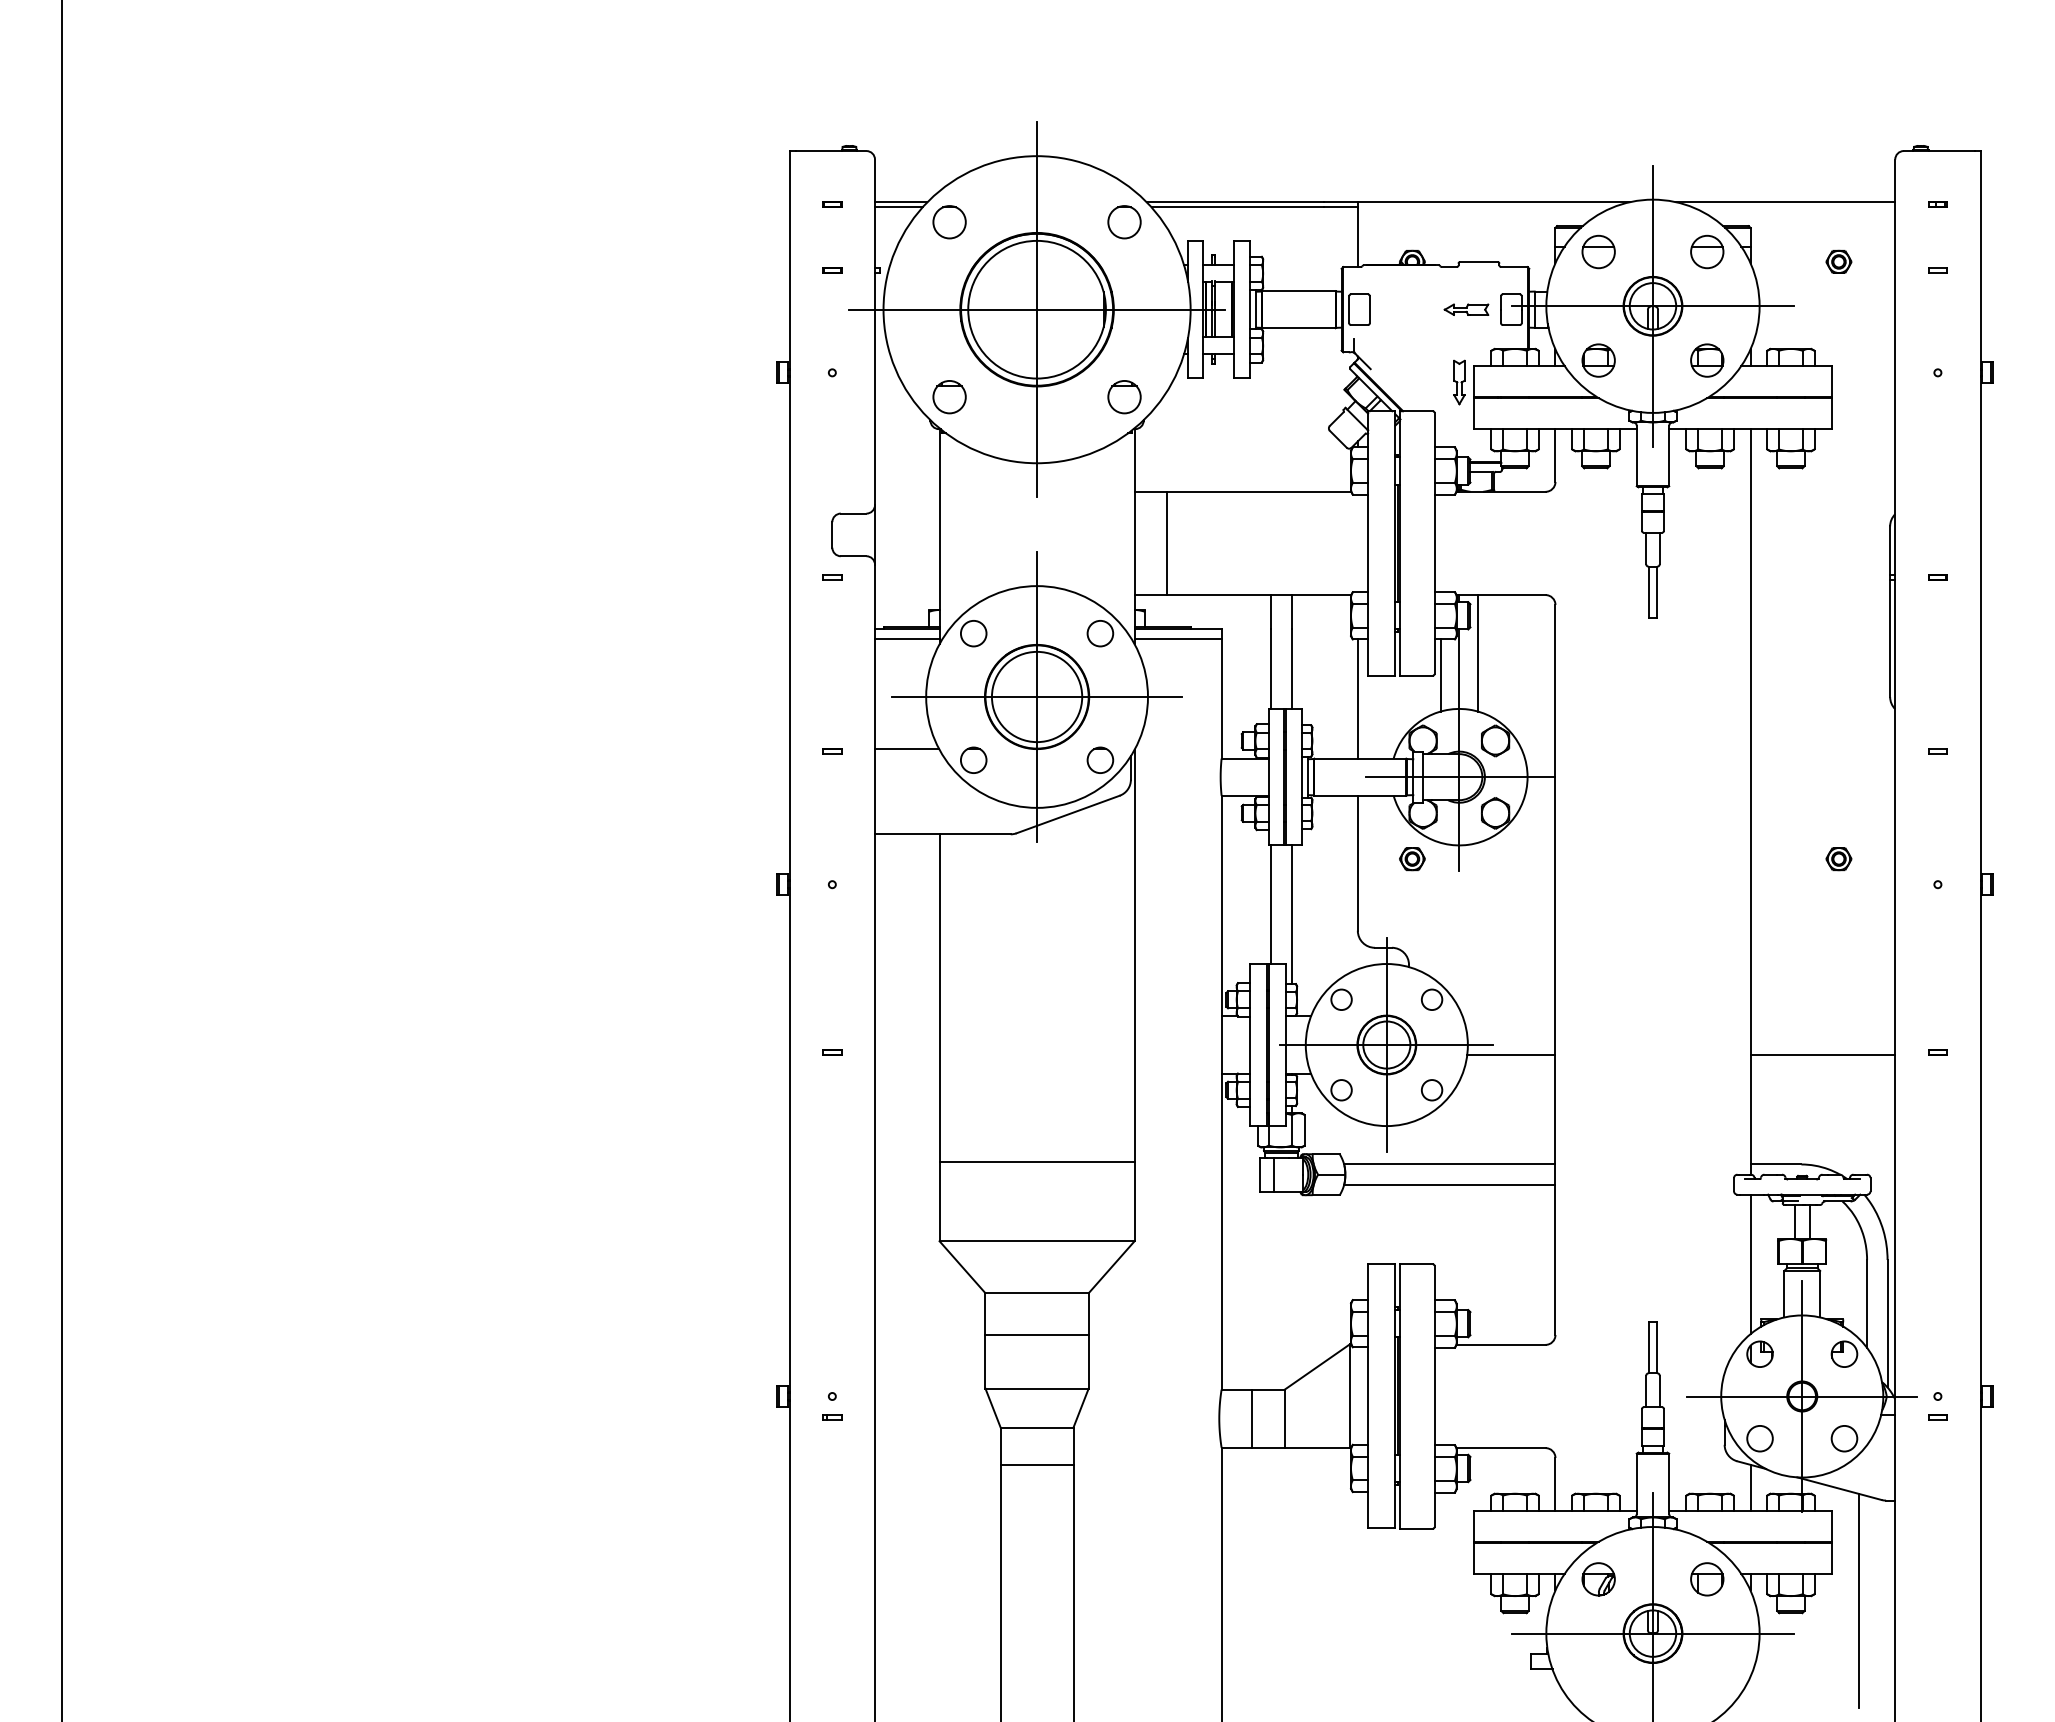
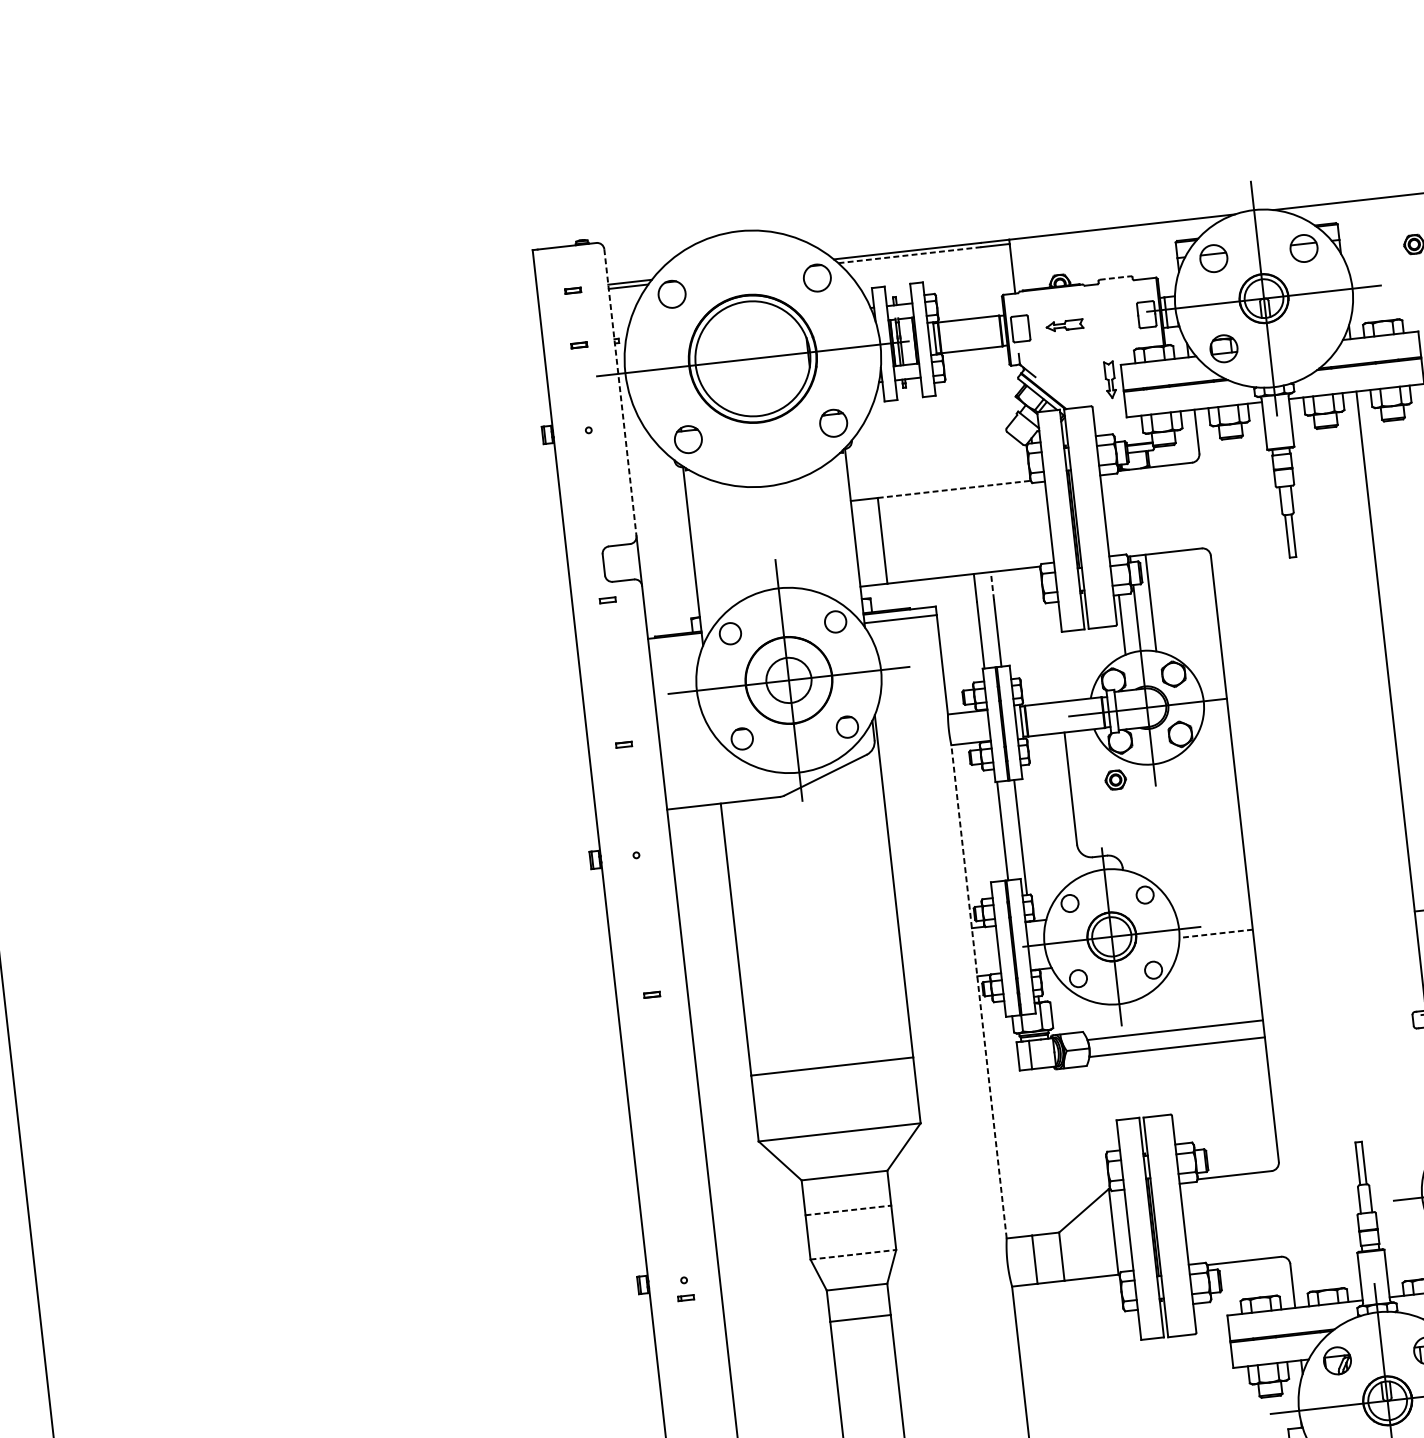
line: (1237, 207) -> (909, 255), solid -> dashed
line: (1478, 261) -> (1114, 277), solid -> dashed
line: (1037, 309) -> (753, 358), removed
part: (1466, 309) -> (1064, 325), moved
line: (875, 332) -> (620, 392), solid -> dashed
part: (1707, 360) -> (1314, 338), removed
line: (1259, 491) -> (954, 489), solid -> dashed
line: (1291, 611) -> (992, 585), solid -> dashed
line: (907, 639) -> (676, 644), removed
circle: (1036, 696) -> (788, 680), size x0.6
line: (1357, 698) -> (1055, 651), removed
line: (907, 749) -> (686, 736), removed
line: (1510, 1055) -> (1215, 934), solid -> dashed
line: (1221, 1092) -> (978, 991), solid -> dashed
line: (1037, 1335) -> (848, 1210), solid -> dashed
line: (1037, 1388) -> (853, 1254), solid -> dashed

